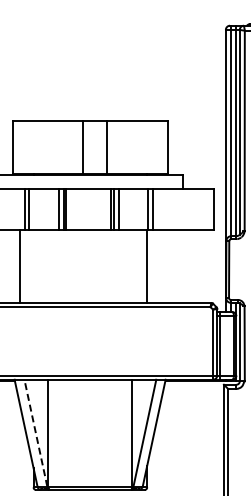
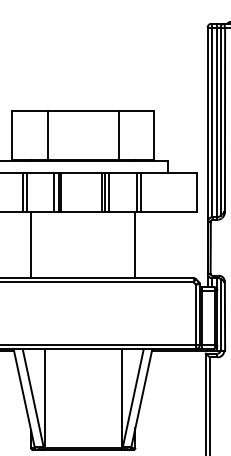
line: (82, 146) -> (47, 134), moved
line: (106, 146) -> (118, 134), moved
line: (19, 266) -> (30, 244), moved
line: (35, 433) -> (32, 398), dashed -> solid

